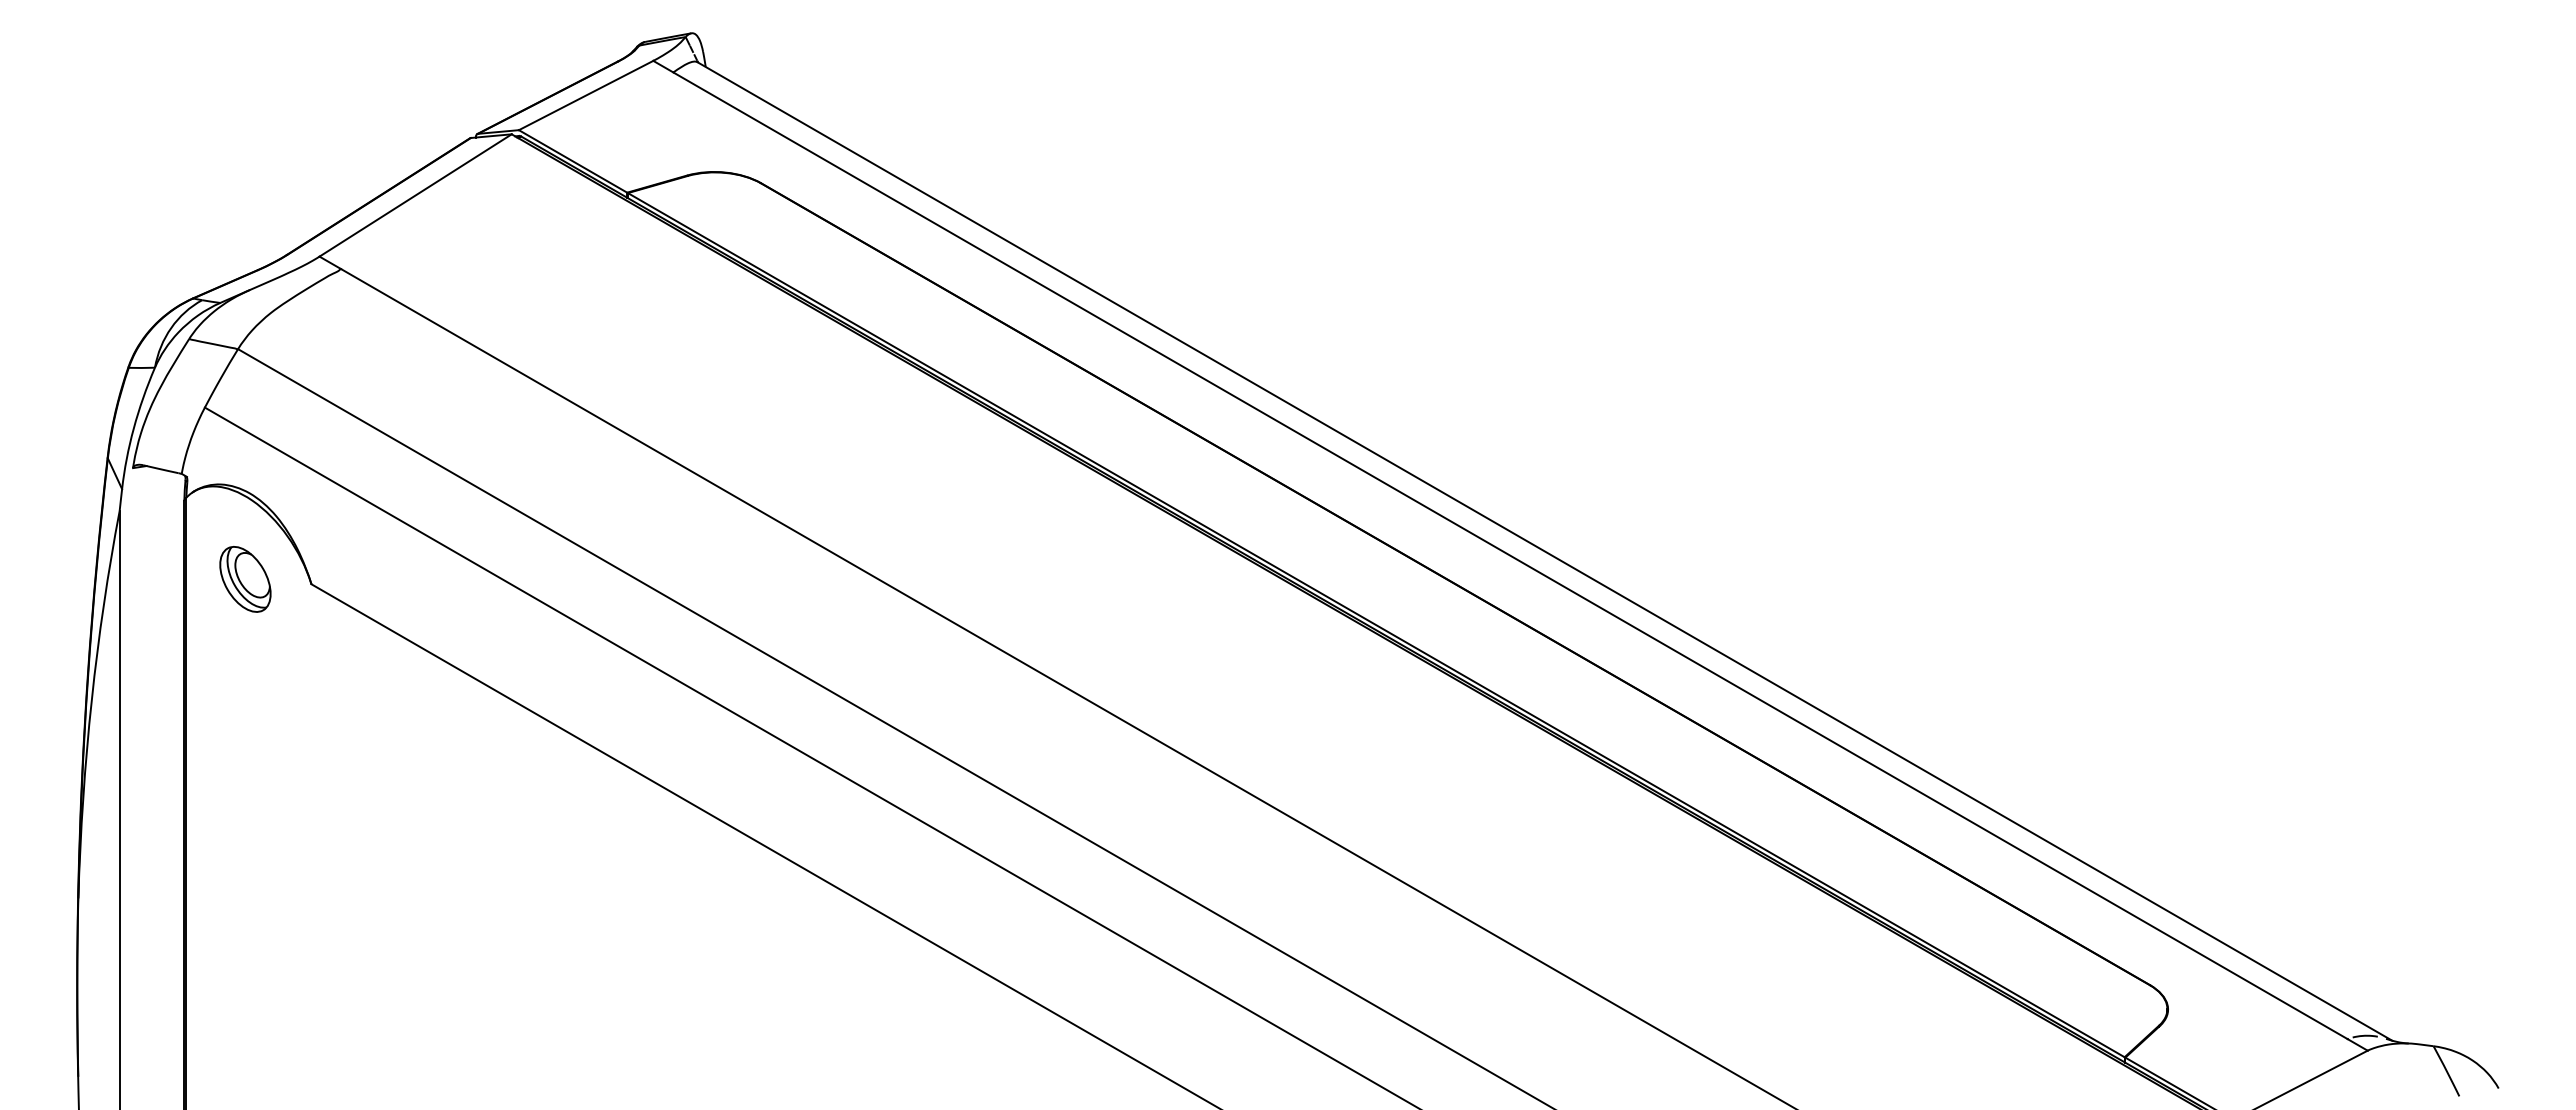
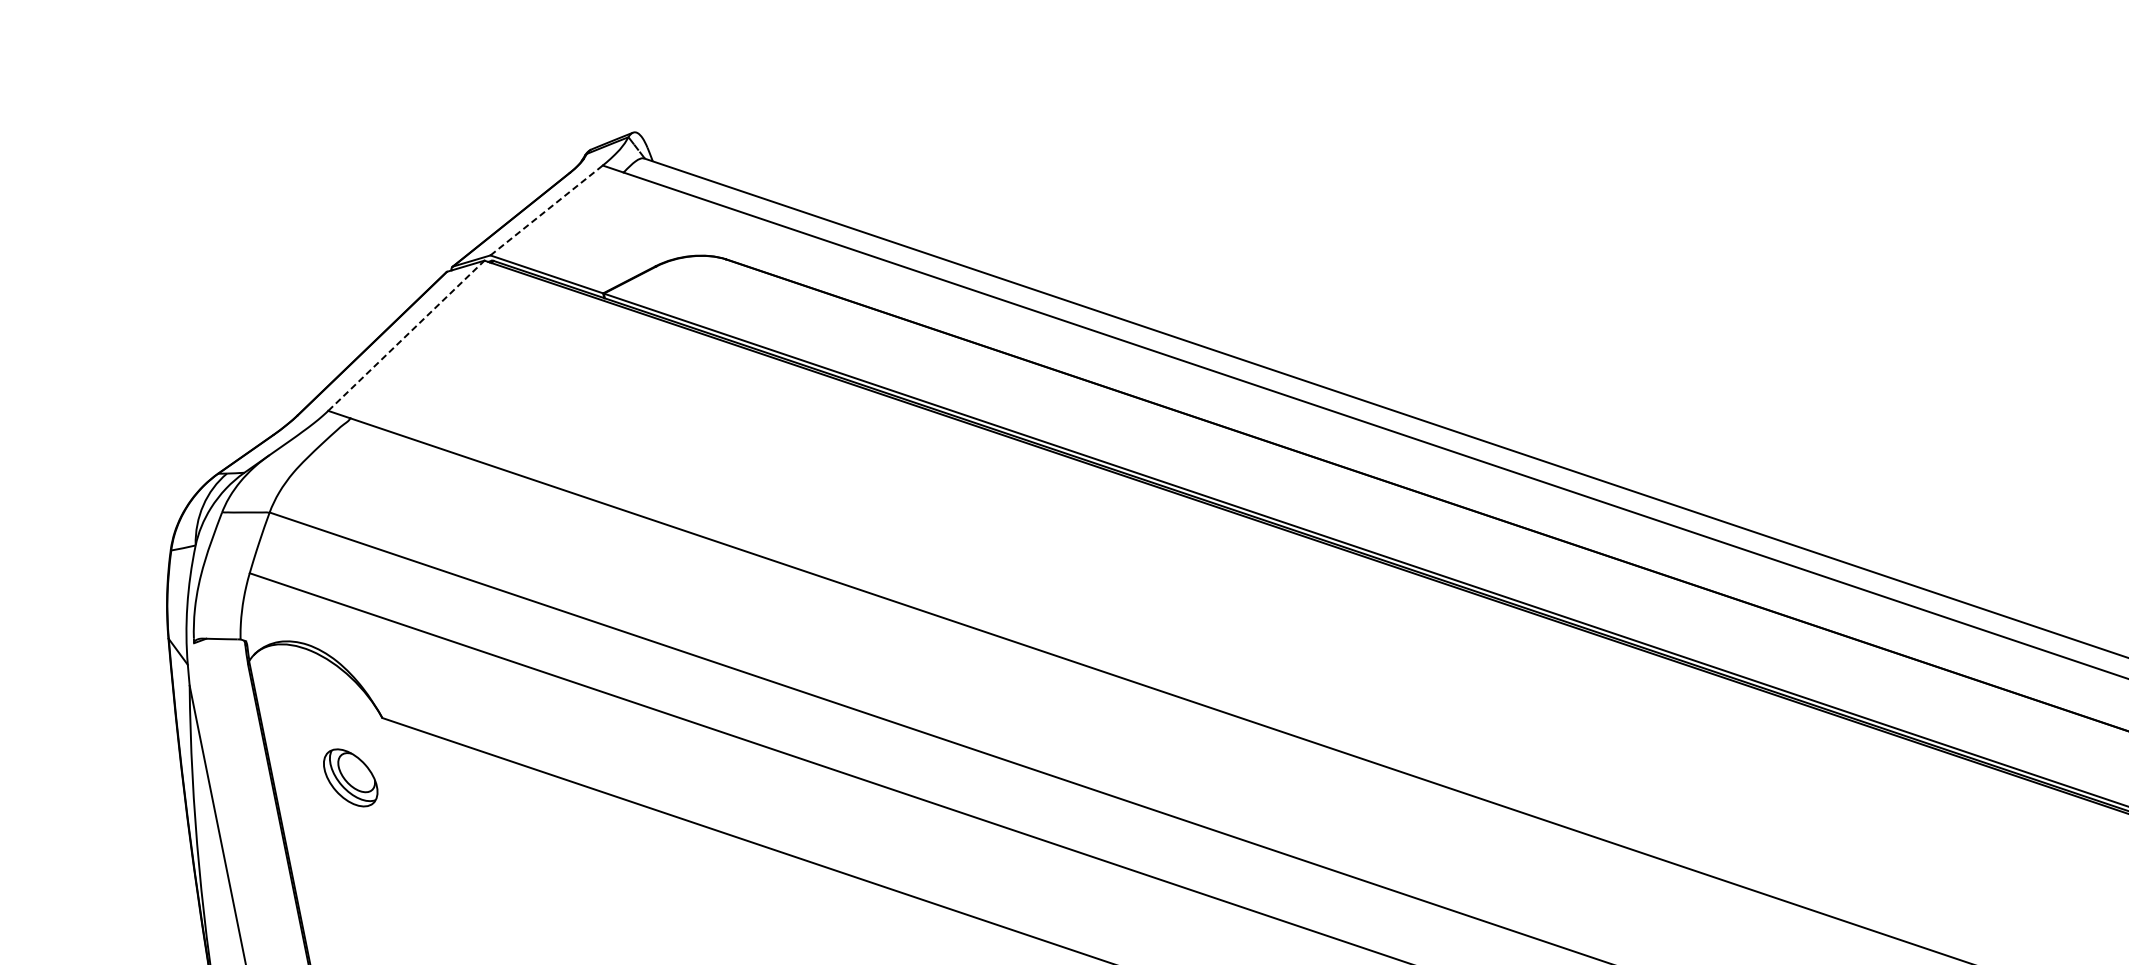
line: (586, 95) -> (546, 210), solid -> dashed
line: (415, 195) -> (406, 335), solid -> dashed
part: (245, 579) -> (350, 777), moved

